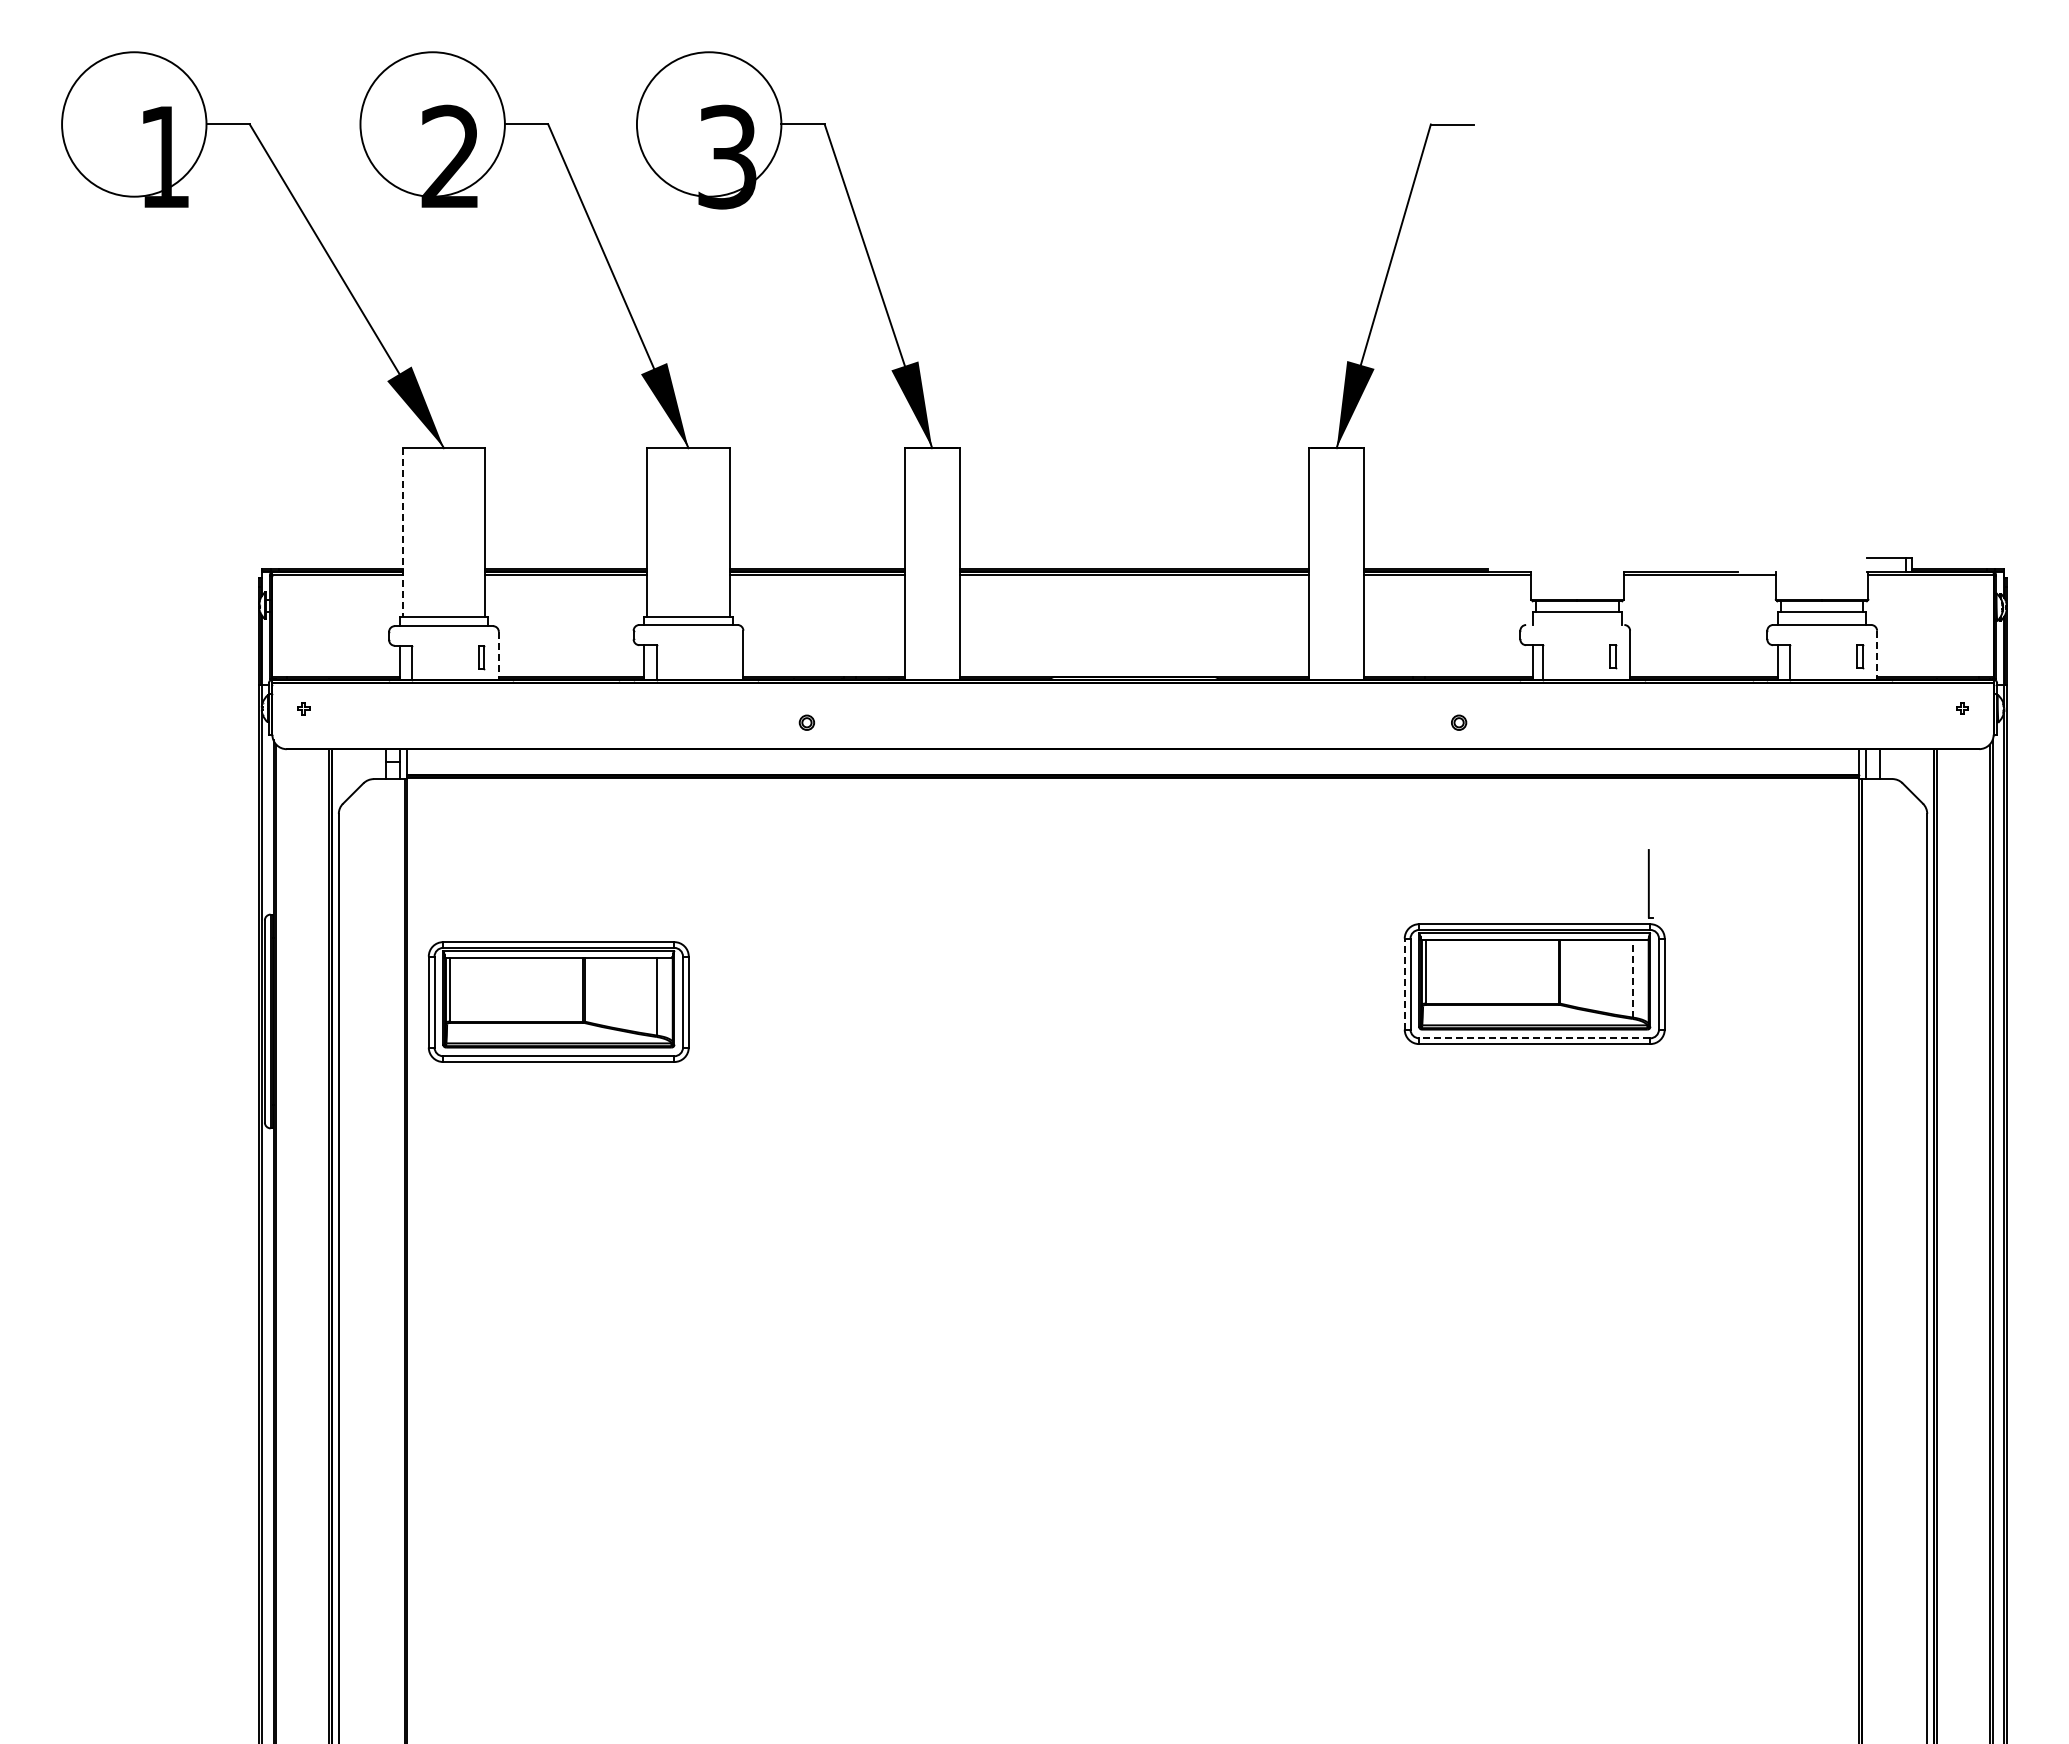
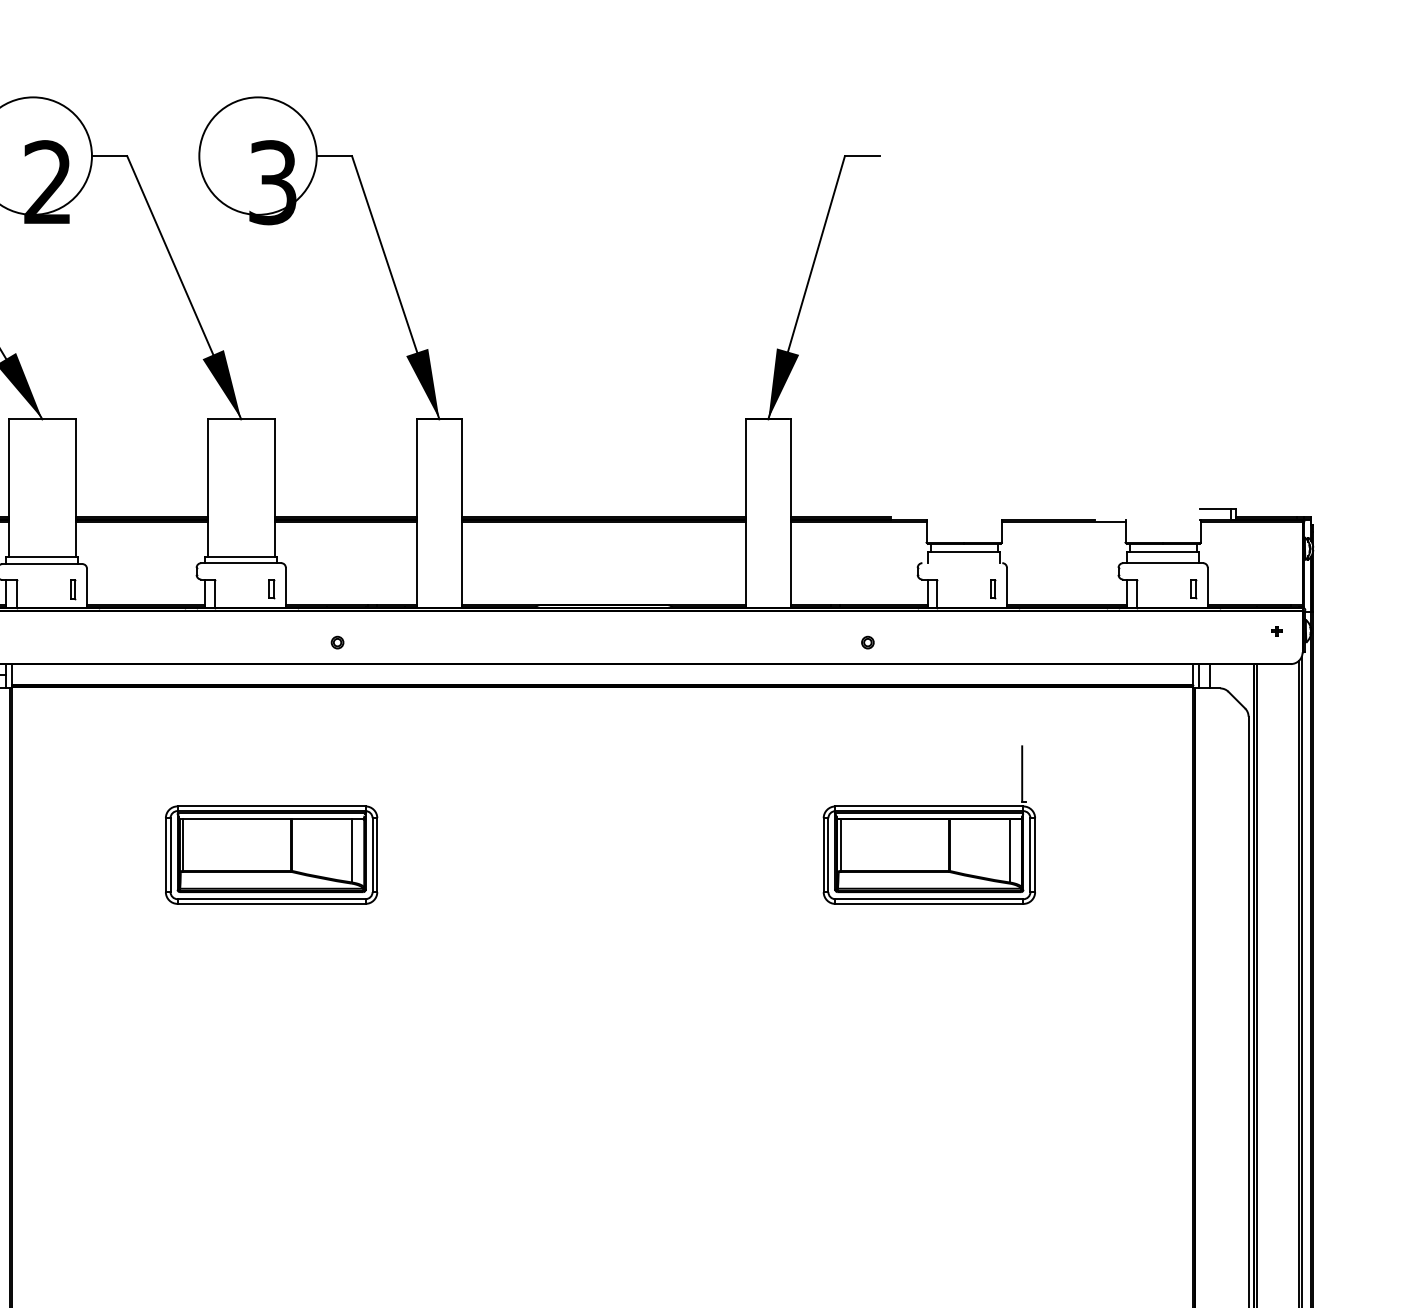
line: (402, 532) -> (8, 487), dashed -> solid
line: (498, 655) -> (86, 587), dashed -> solid
line: (1877, 655) -> (1208, 587), dashed -> solid
part: (726, 656) -> (272, 588), added
line: (1633, 978) -> (1009, 850), dashed -> solid
line: (1404, 984) -> (823, 855), dashed -> solid
part: (558, 1001) -> (271, 854), moved
line: (1534, 1038) -> (929, 899), dashed -> solid

